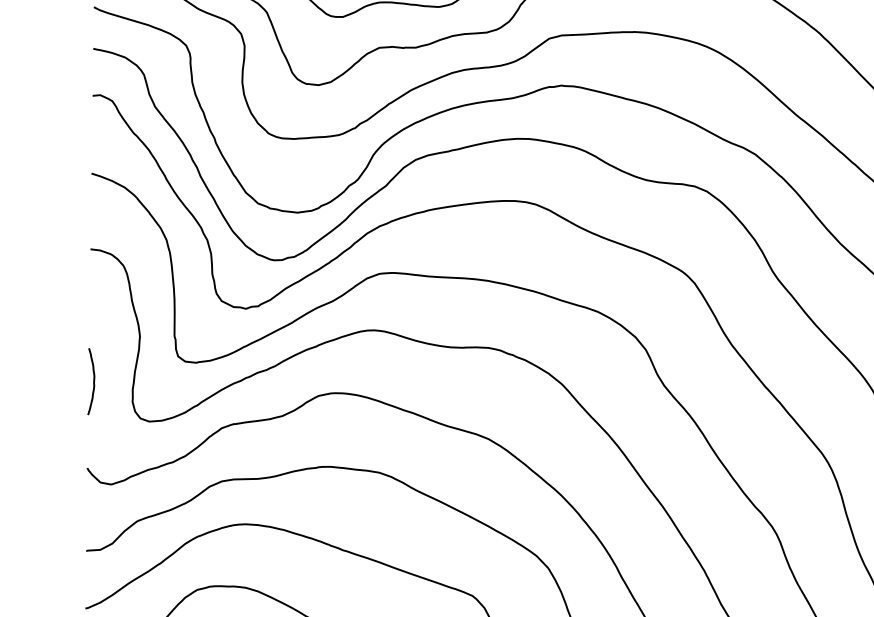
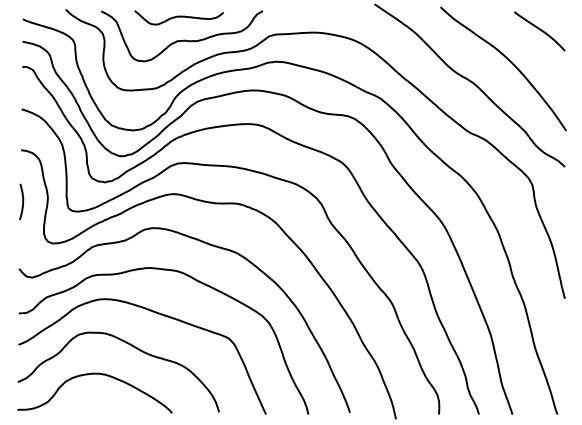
curve: (93, 380) -> (22, 201), moved

